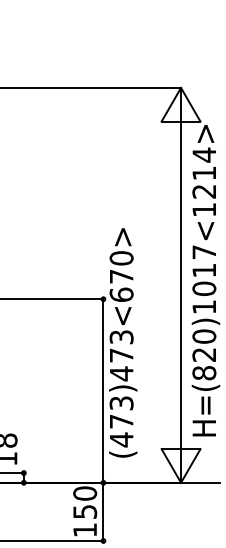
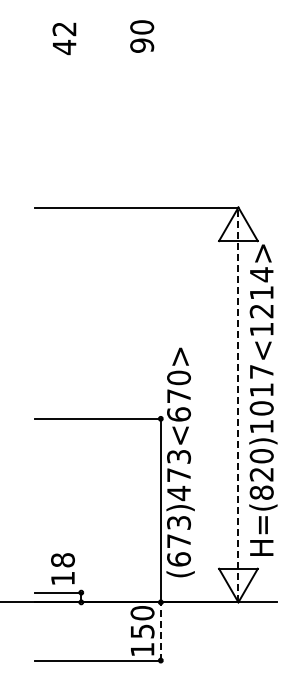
line: (181, 284) -> (238, 404), solid -> dashed
text: (121, 439) -> (178, 559), (473)473<670> -> (673)473<670>
line: (103, 510) -> (160, 630), solid -> dashed

